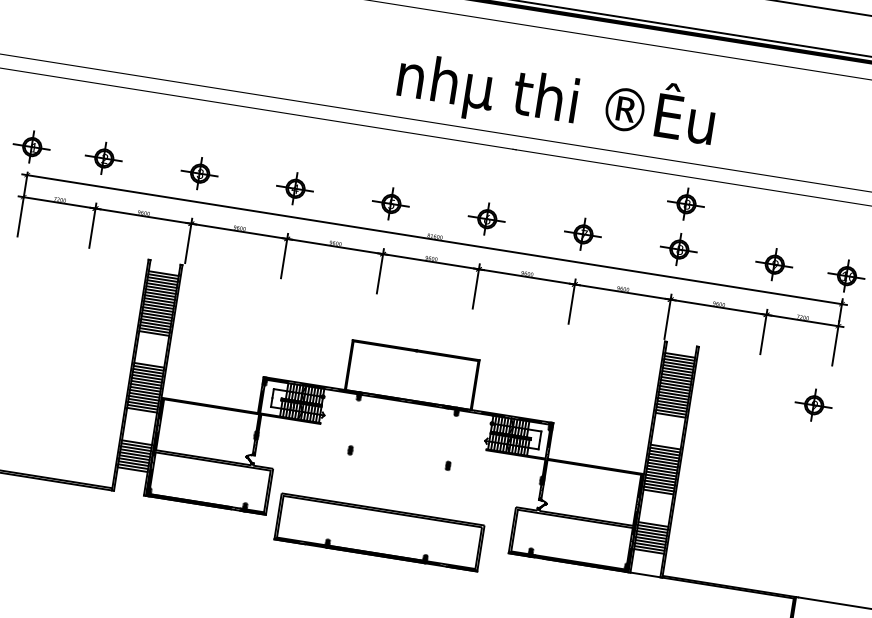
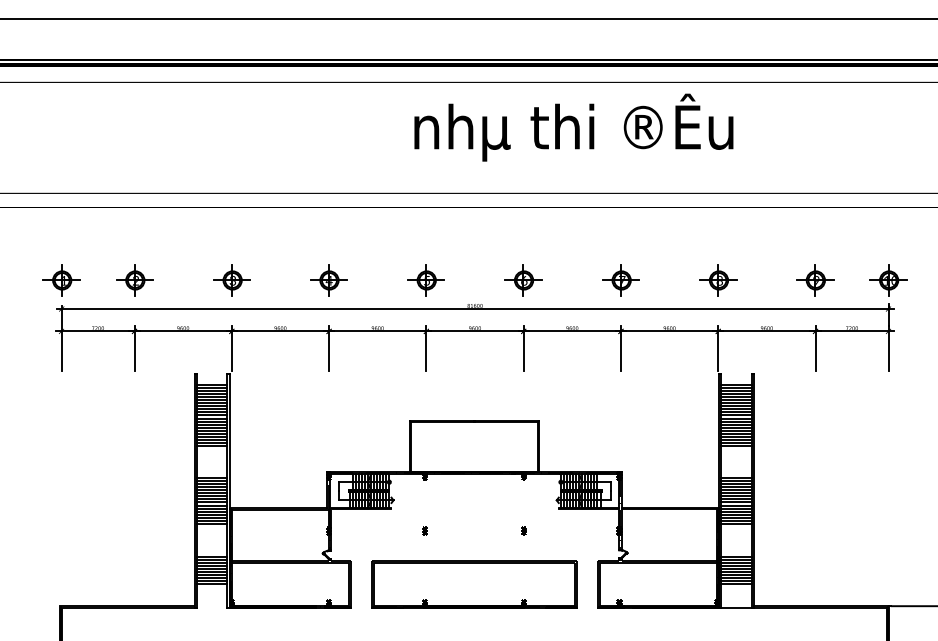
text: (556, 98) -> (573, 127), moved
part: (686, 204) -> (718, 234), removed
part: (813, 405) -> (876, 413), removed
part: (379, 532) -> (474, 584), moved

